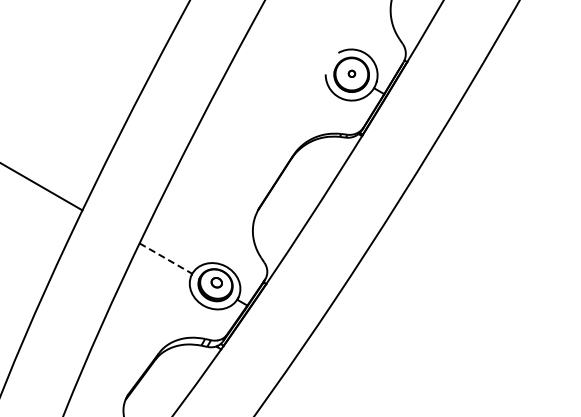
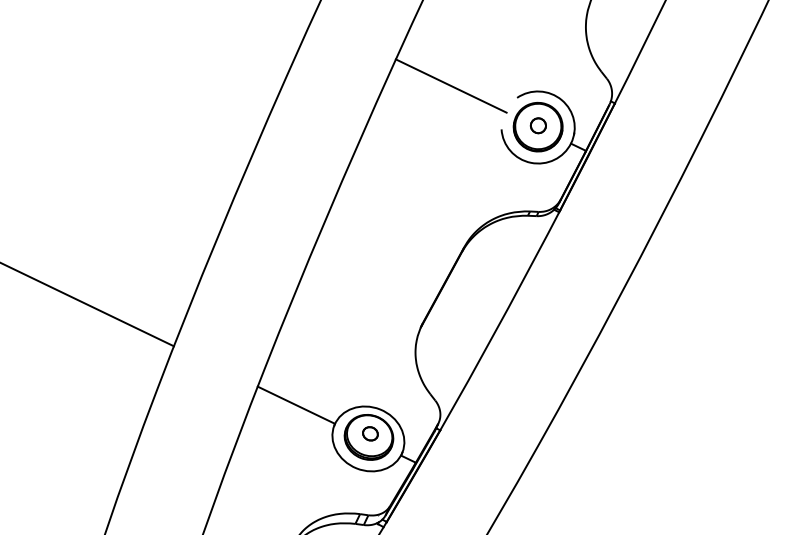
line: (292, 40) -> (451, 85), added
part: (351, 73) -> (537, 125), size x1.67
line: (166, 258) -> (297, 405), dashed -> solid

